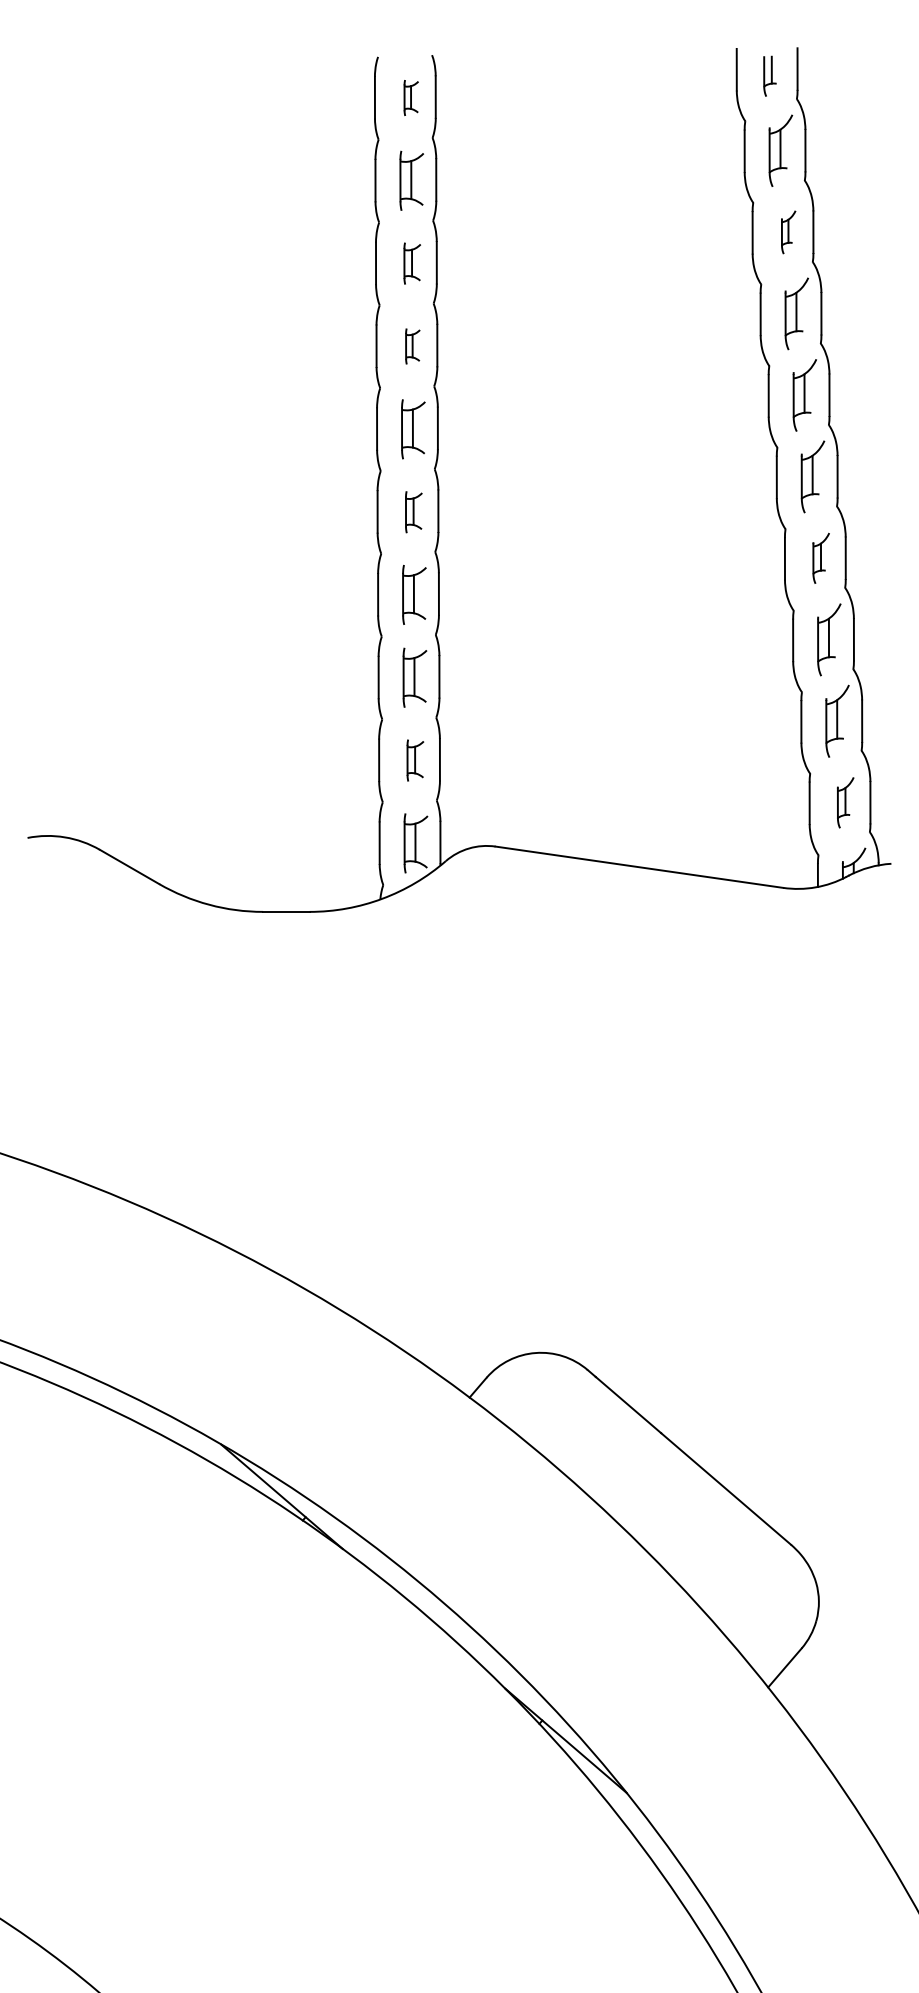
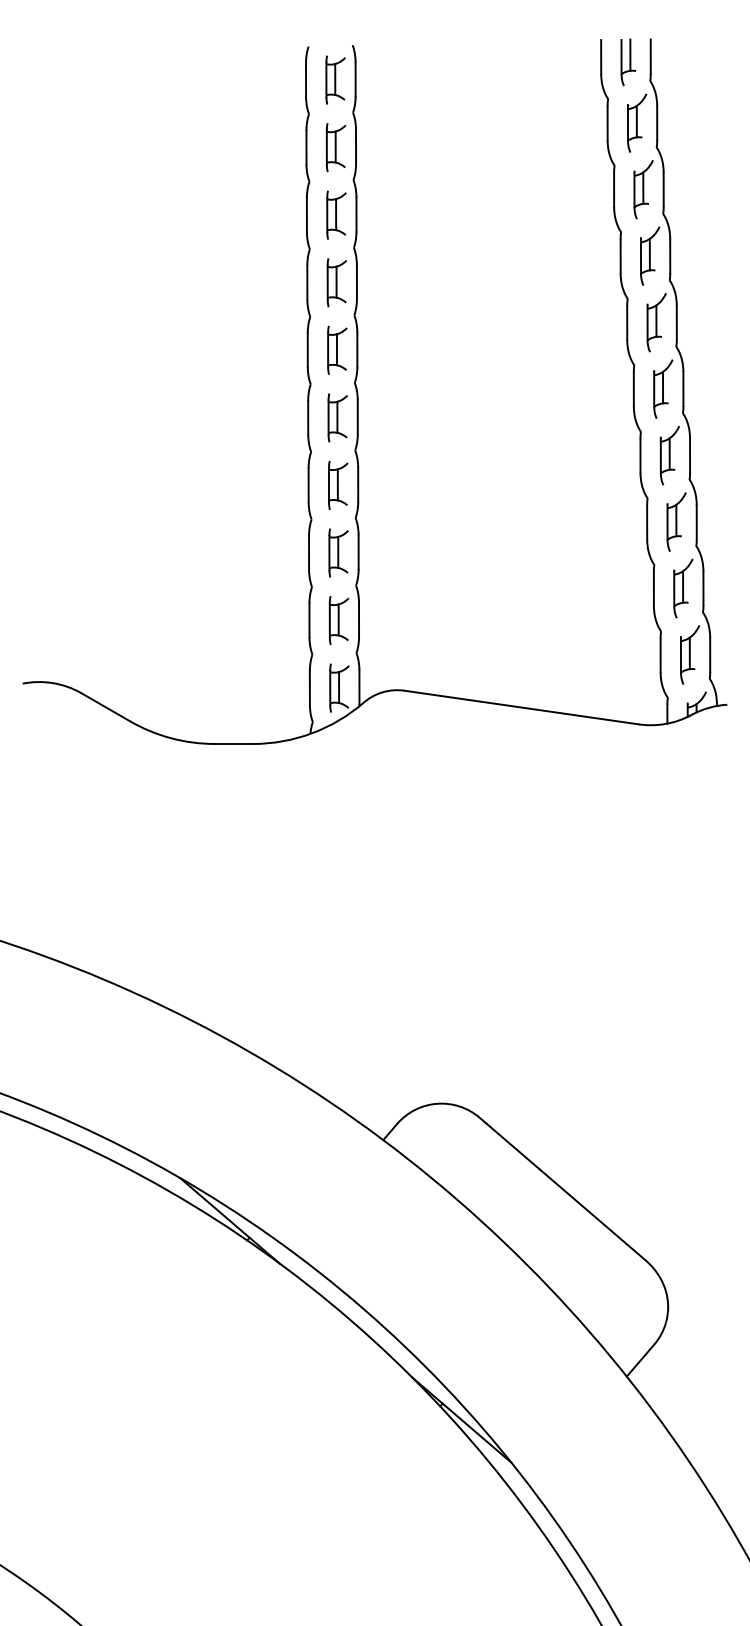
part: (769, 76) -> (627, 62), size x1.43
part: (411, 97) -> (335, 79), size x1.67
part: (788, 232) -> (643, 189), size x1.67
part: (412, 263) -> (336, 215), size x1.43
part: (412, 346) -> (336, 282), size x1.67
part: (413, 512) -> (337, 418), size x1.43
part: (821, 558) -> (670, 455), size x1.43
part: (415, 760) -> (339, 620), size x1.43
part: (845, 802) -> (689, 654), size x1.43

